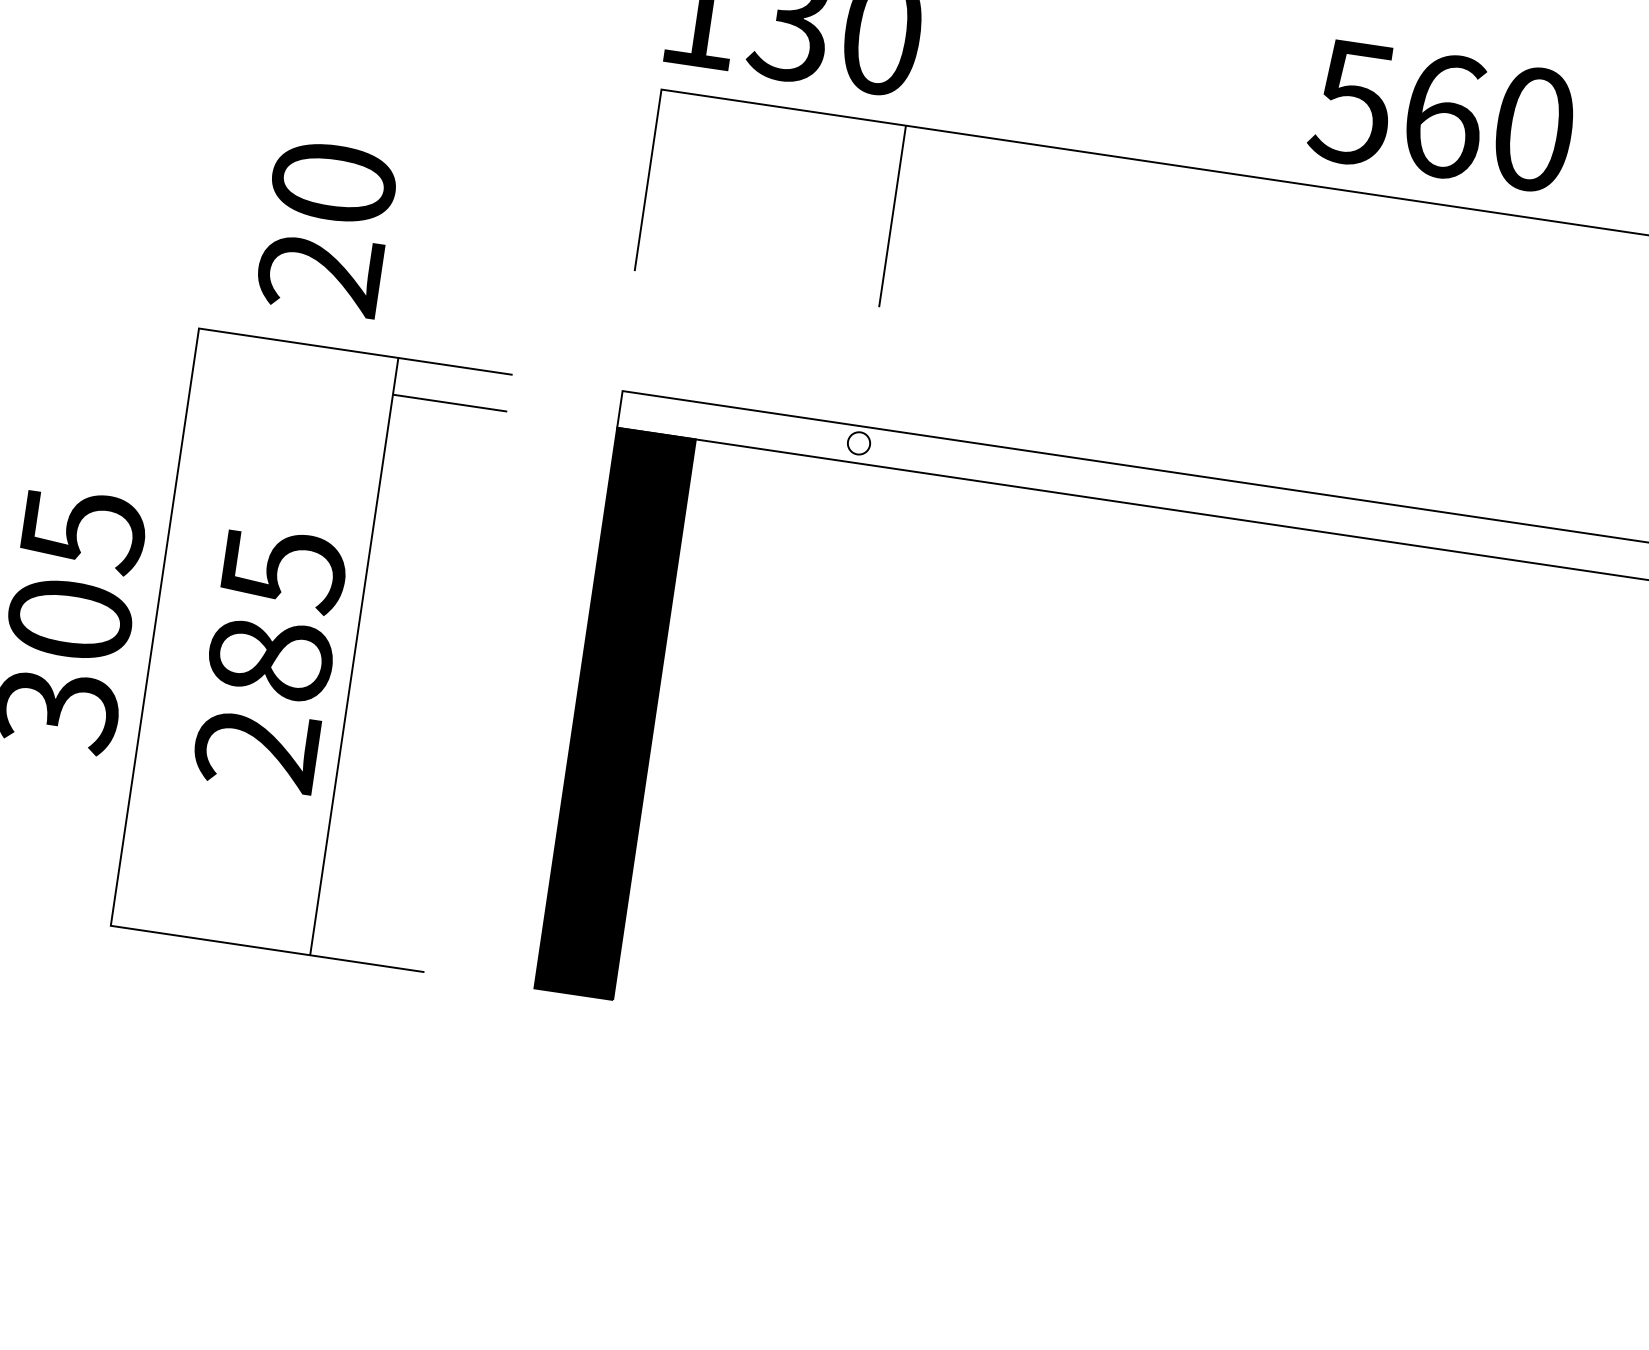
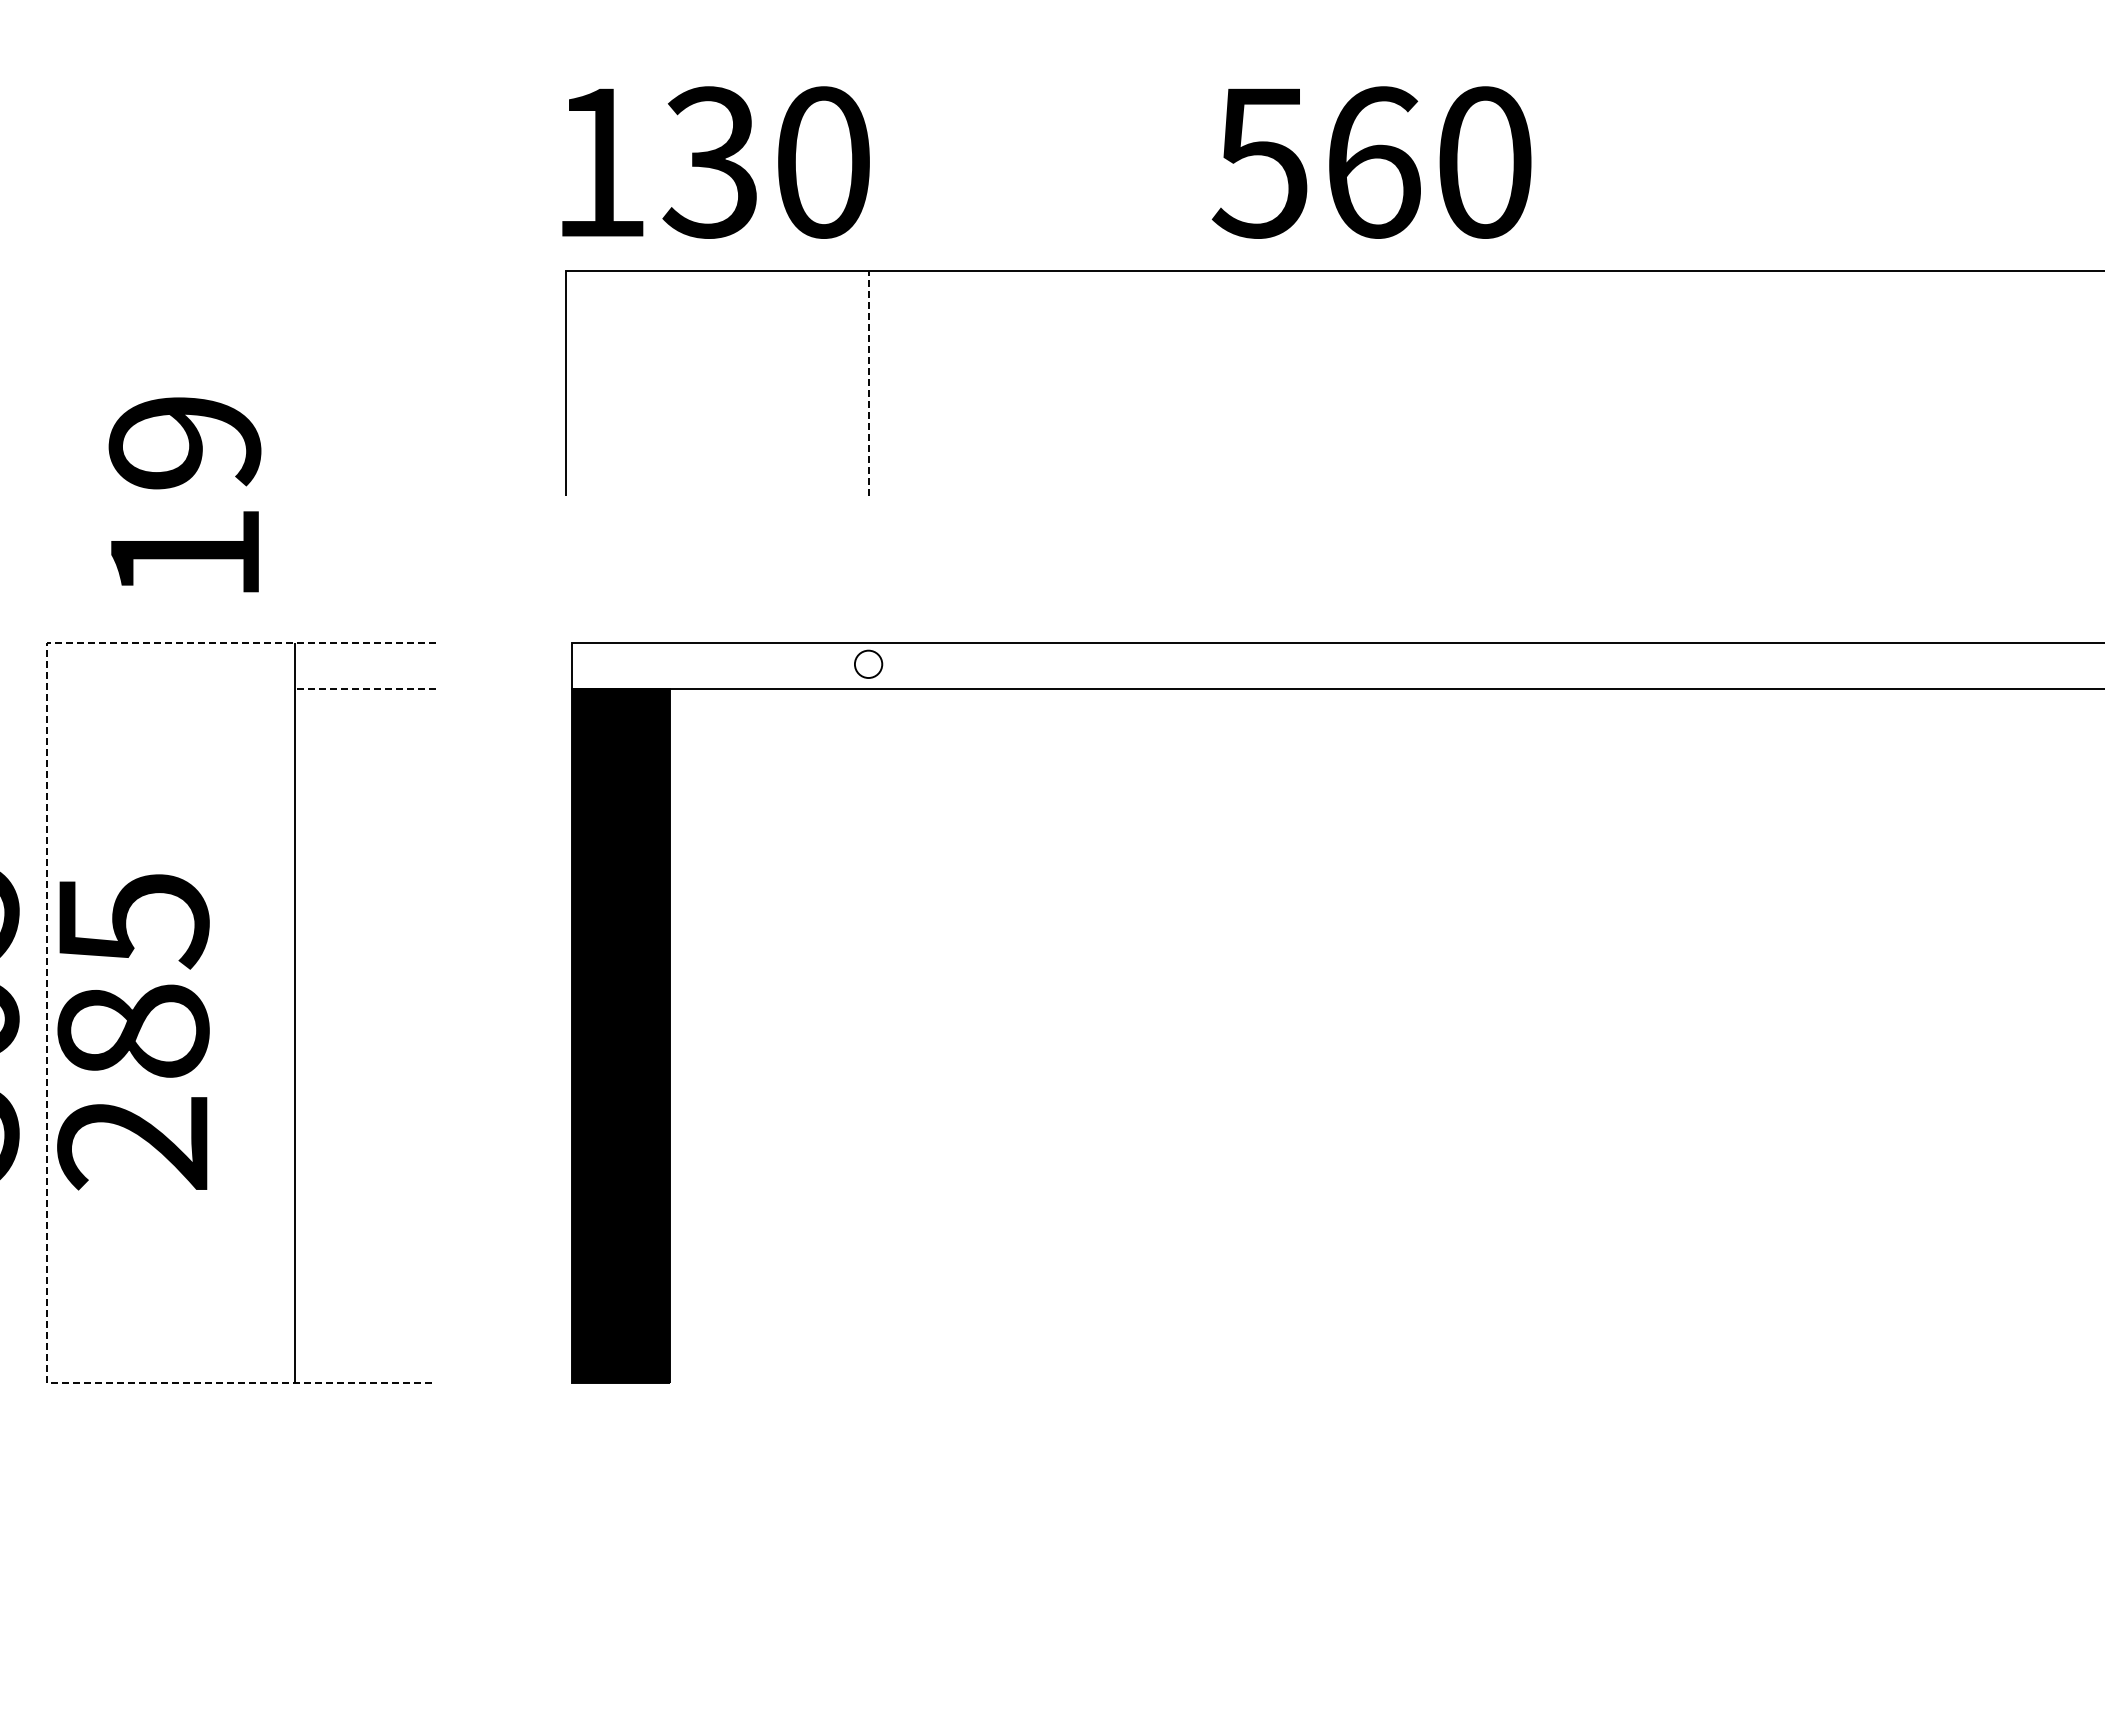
text: (1442, 115) -> (1371, 162), moved
line: (892, 216) -> (868, 382), solid -> dashed
text: (326, 228) -> (184, 498), 20 -> 19
line: (450, 402) -> (365, 688), solid -> dashed
line: (154, 627) -> (47, 1013), solid -> dashed
text: (270, 660) -> (133, 1032), moved

